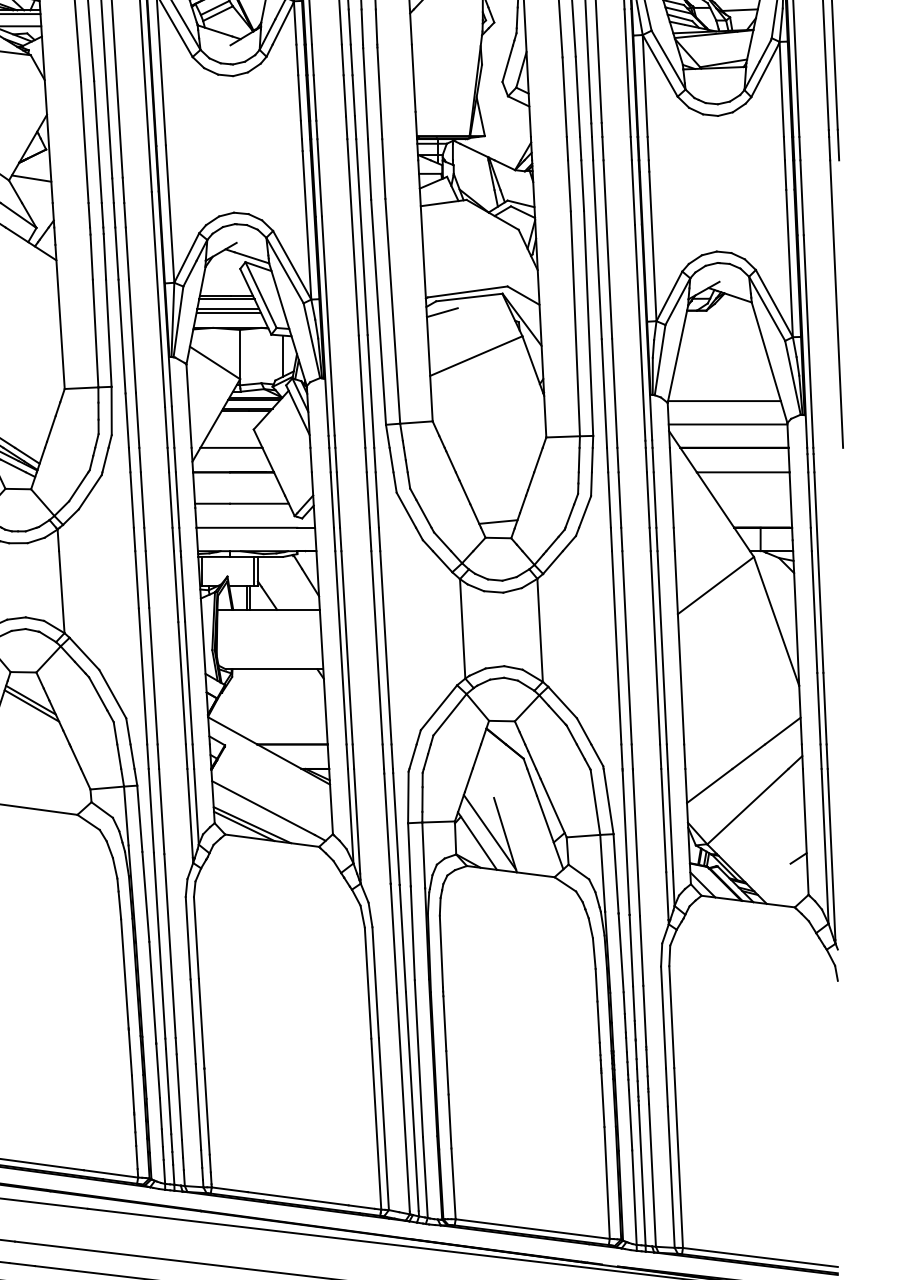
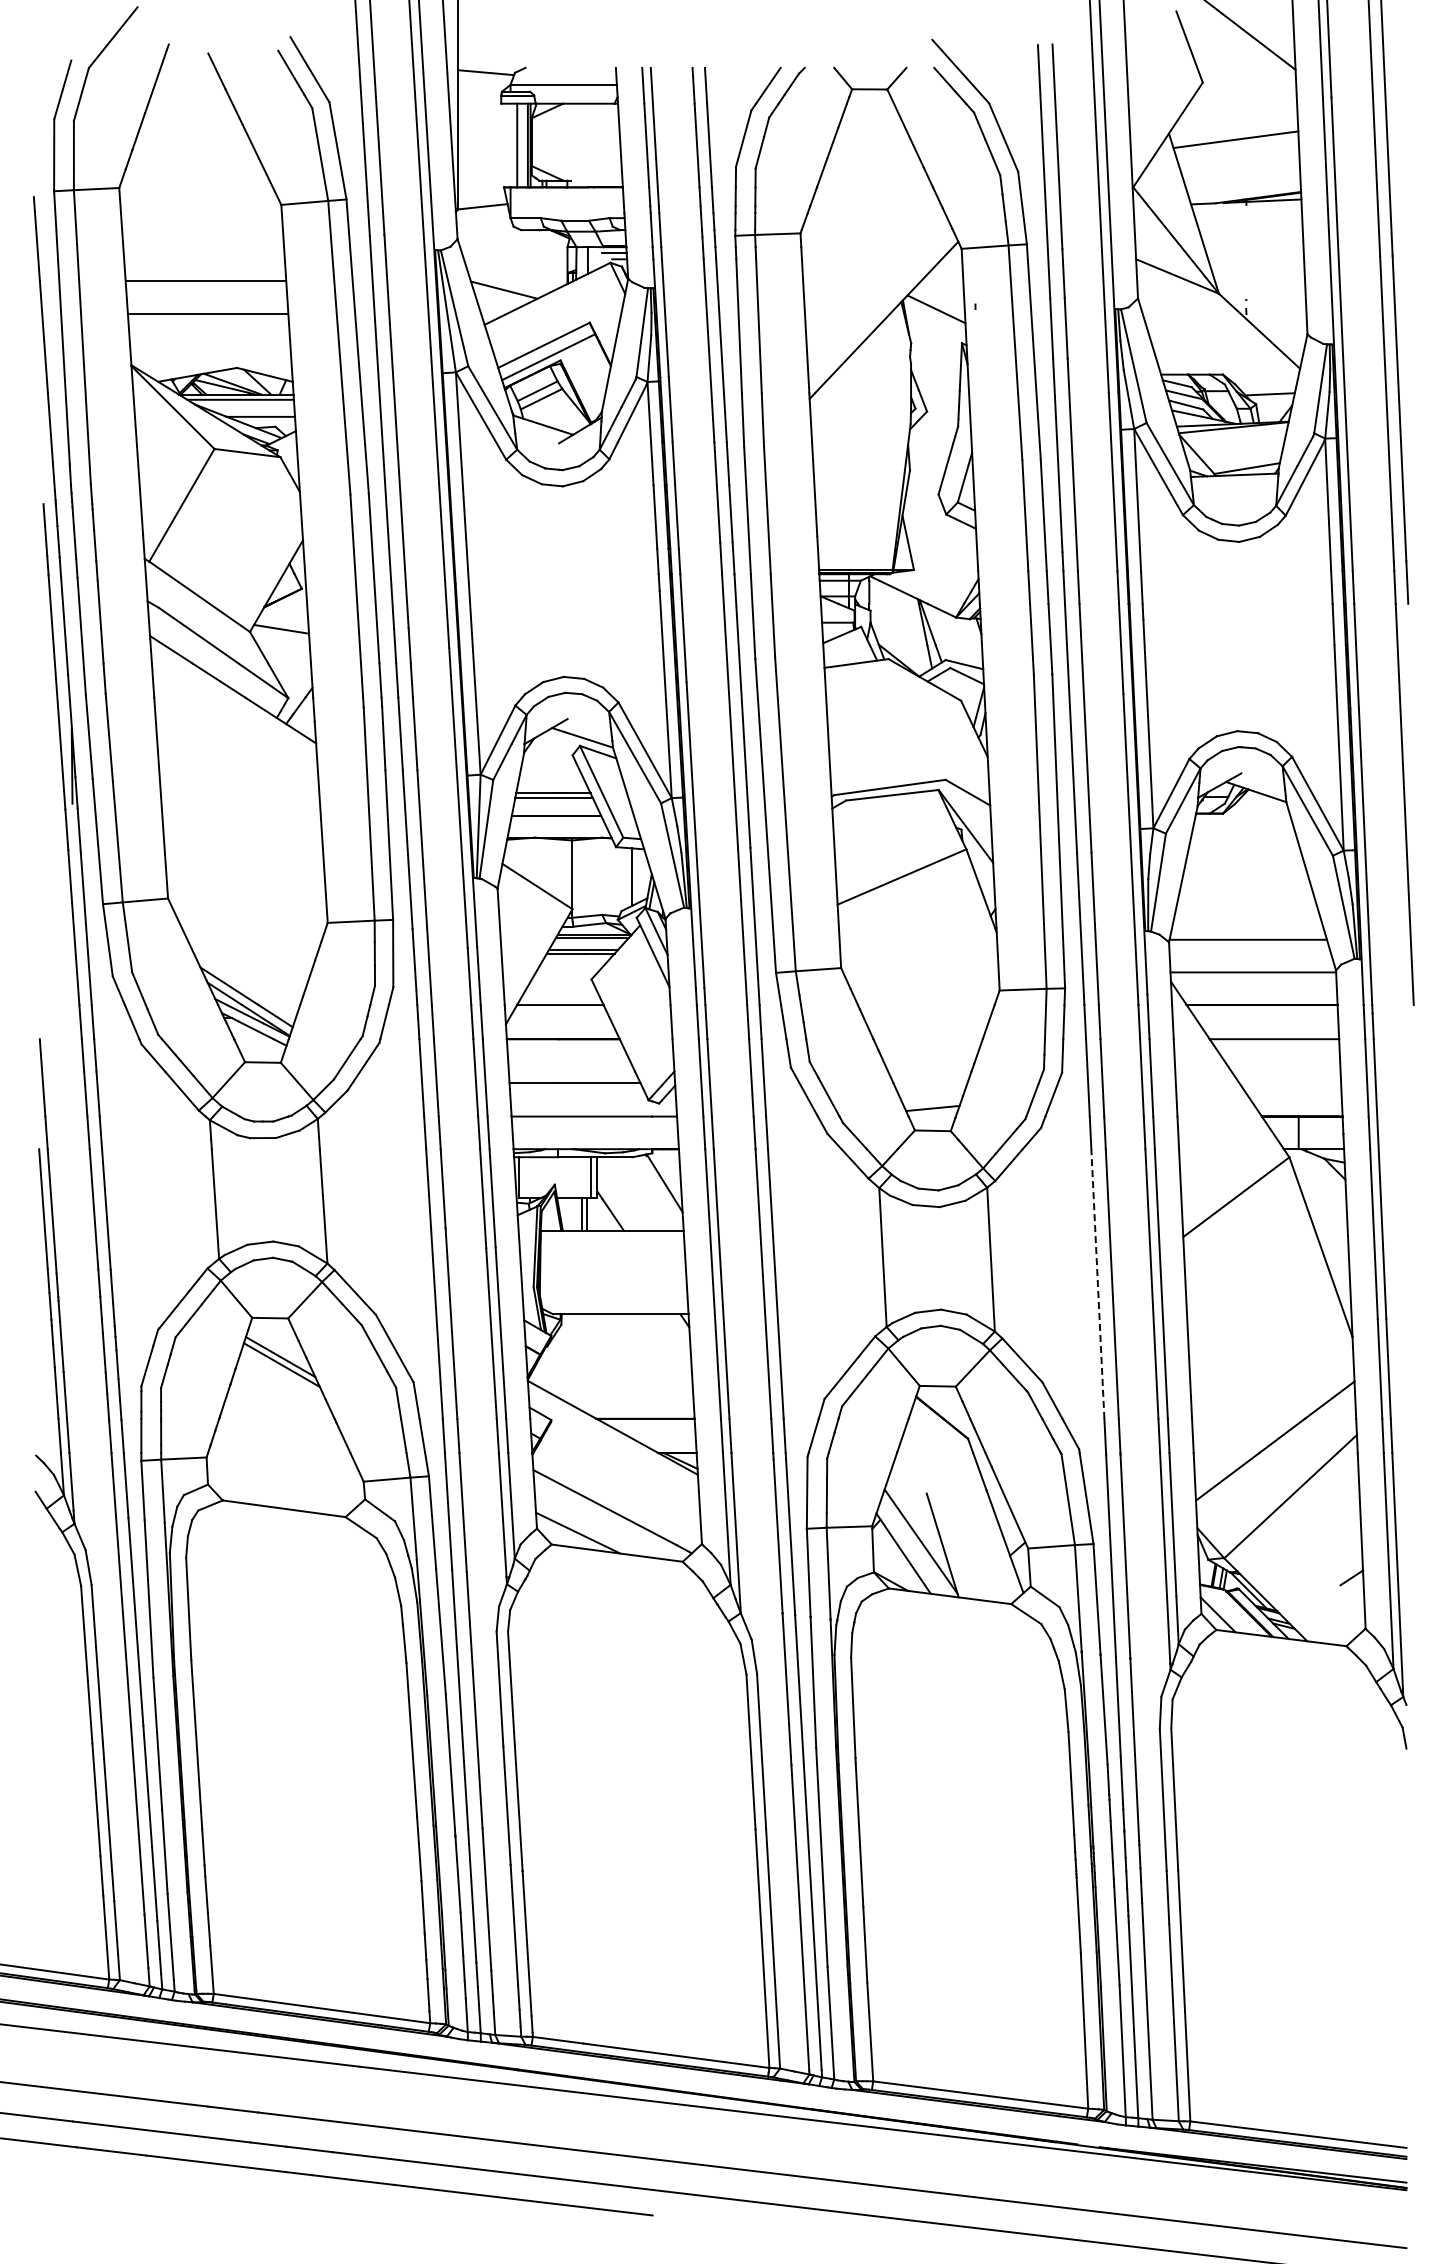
line: (227, 309) -> (555, 811), removed
line: (442, 312) -> (854, 816), removed
line: (616, 648) -> (1097, 1284), solid -> dashed
line: (252, 825) -> (589, 1531), removed

